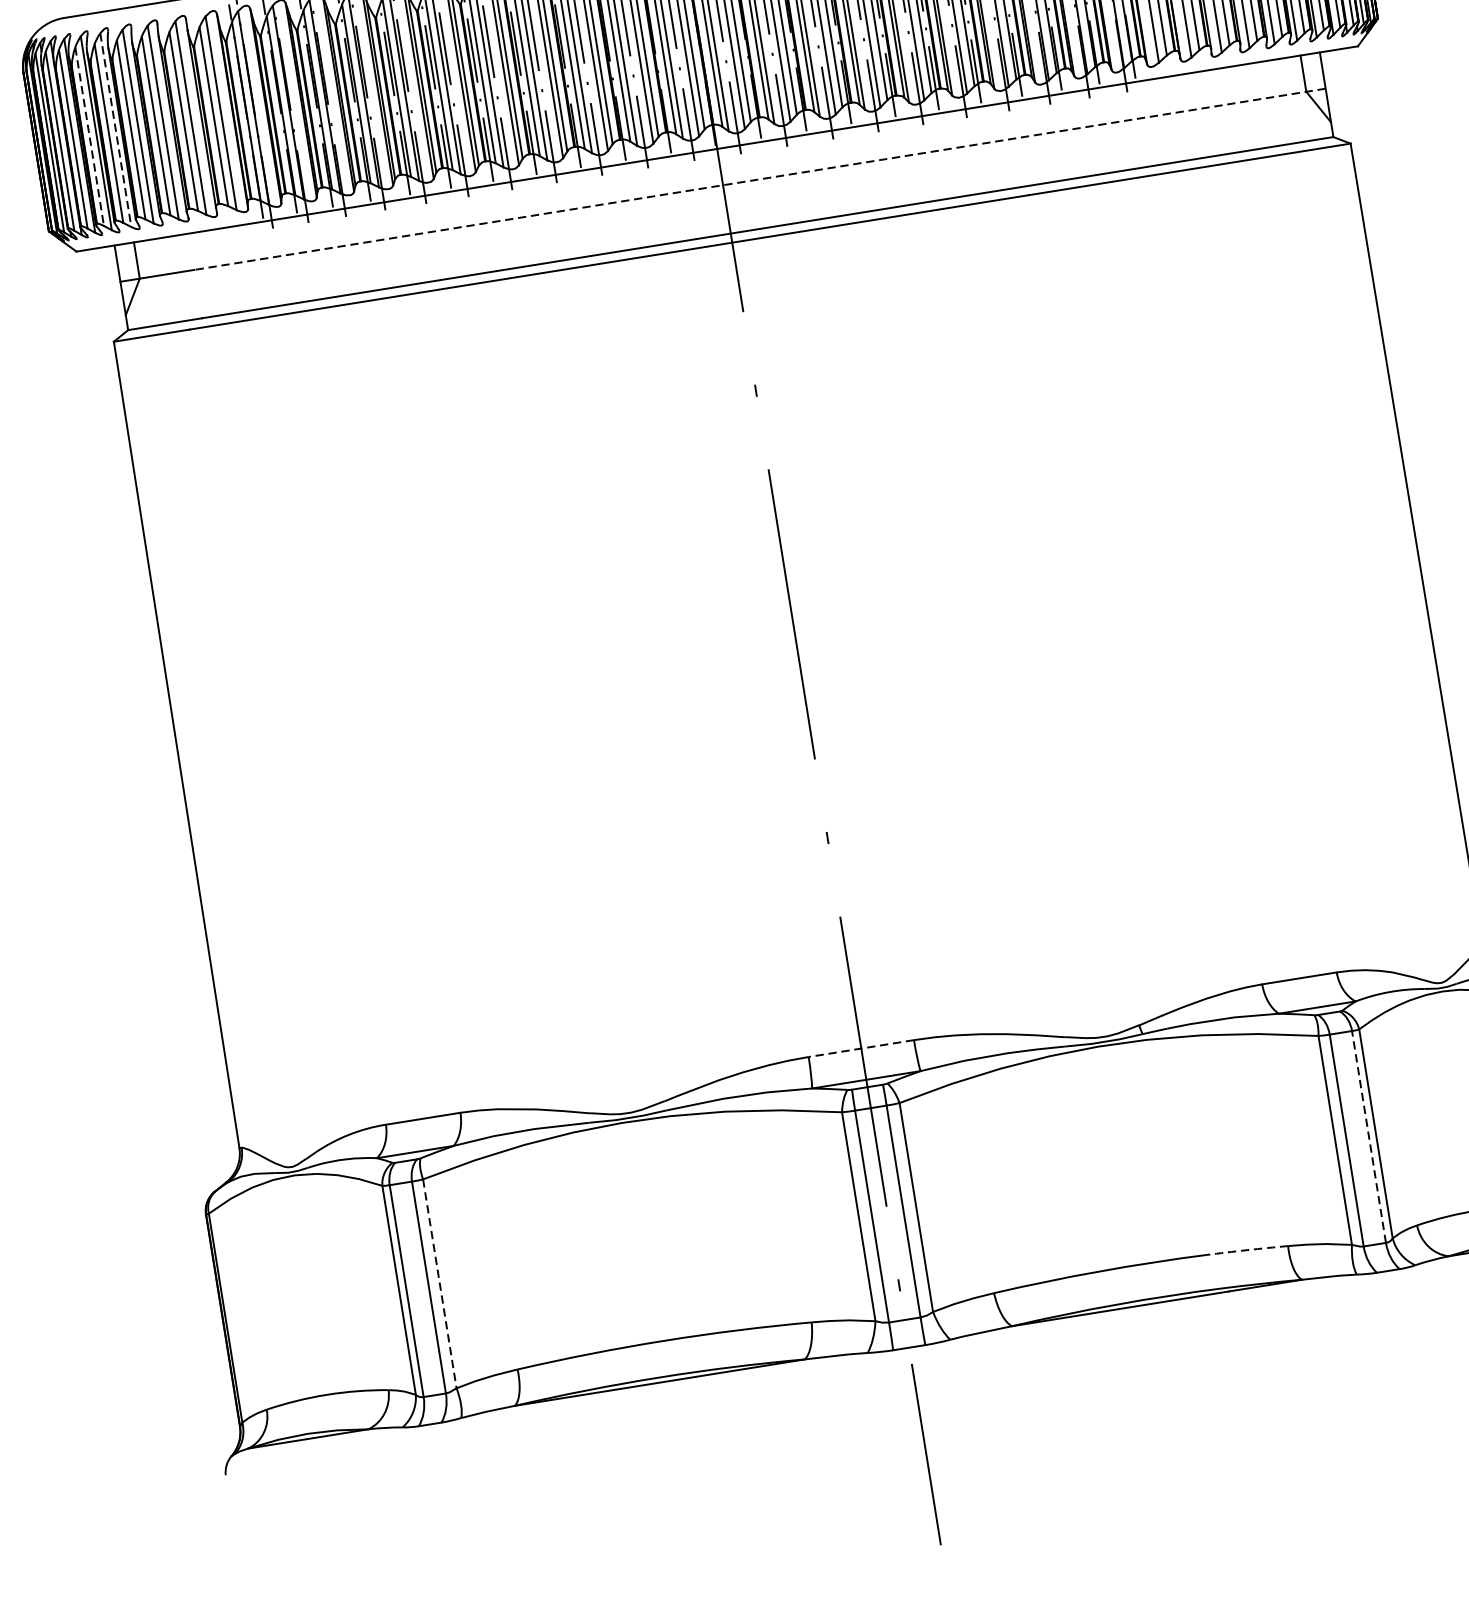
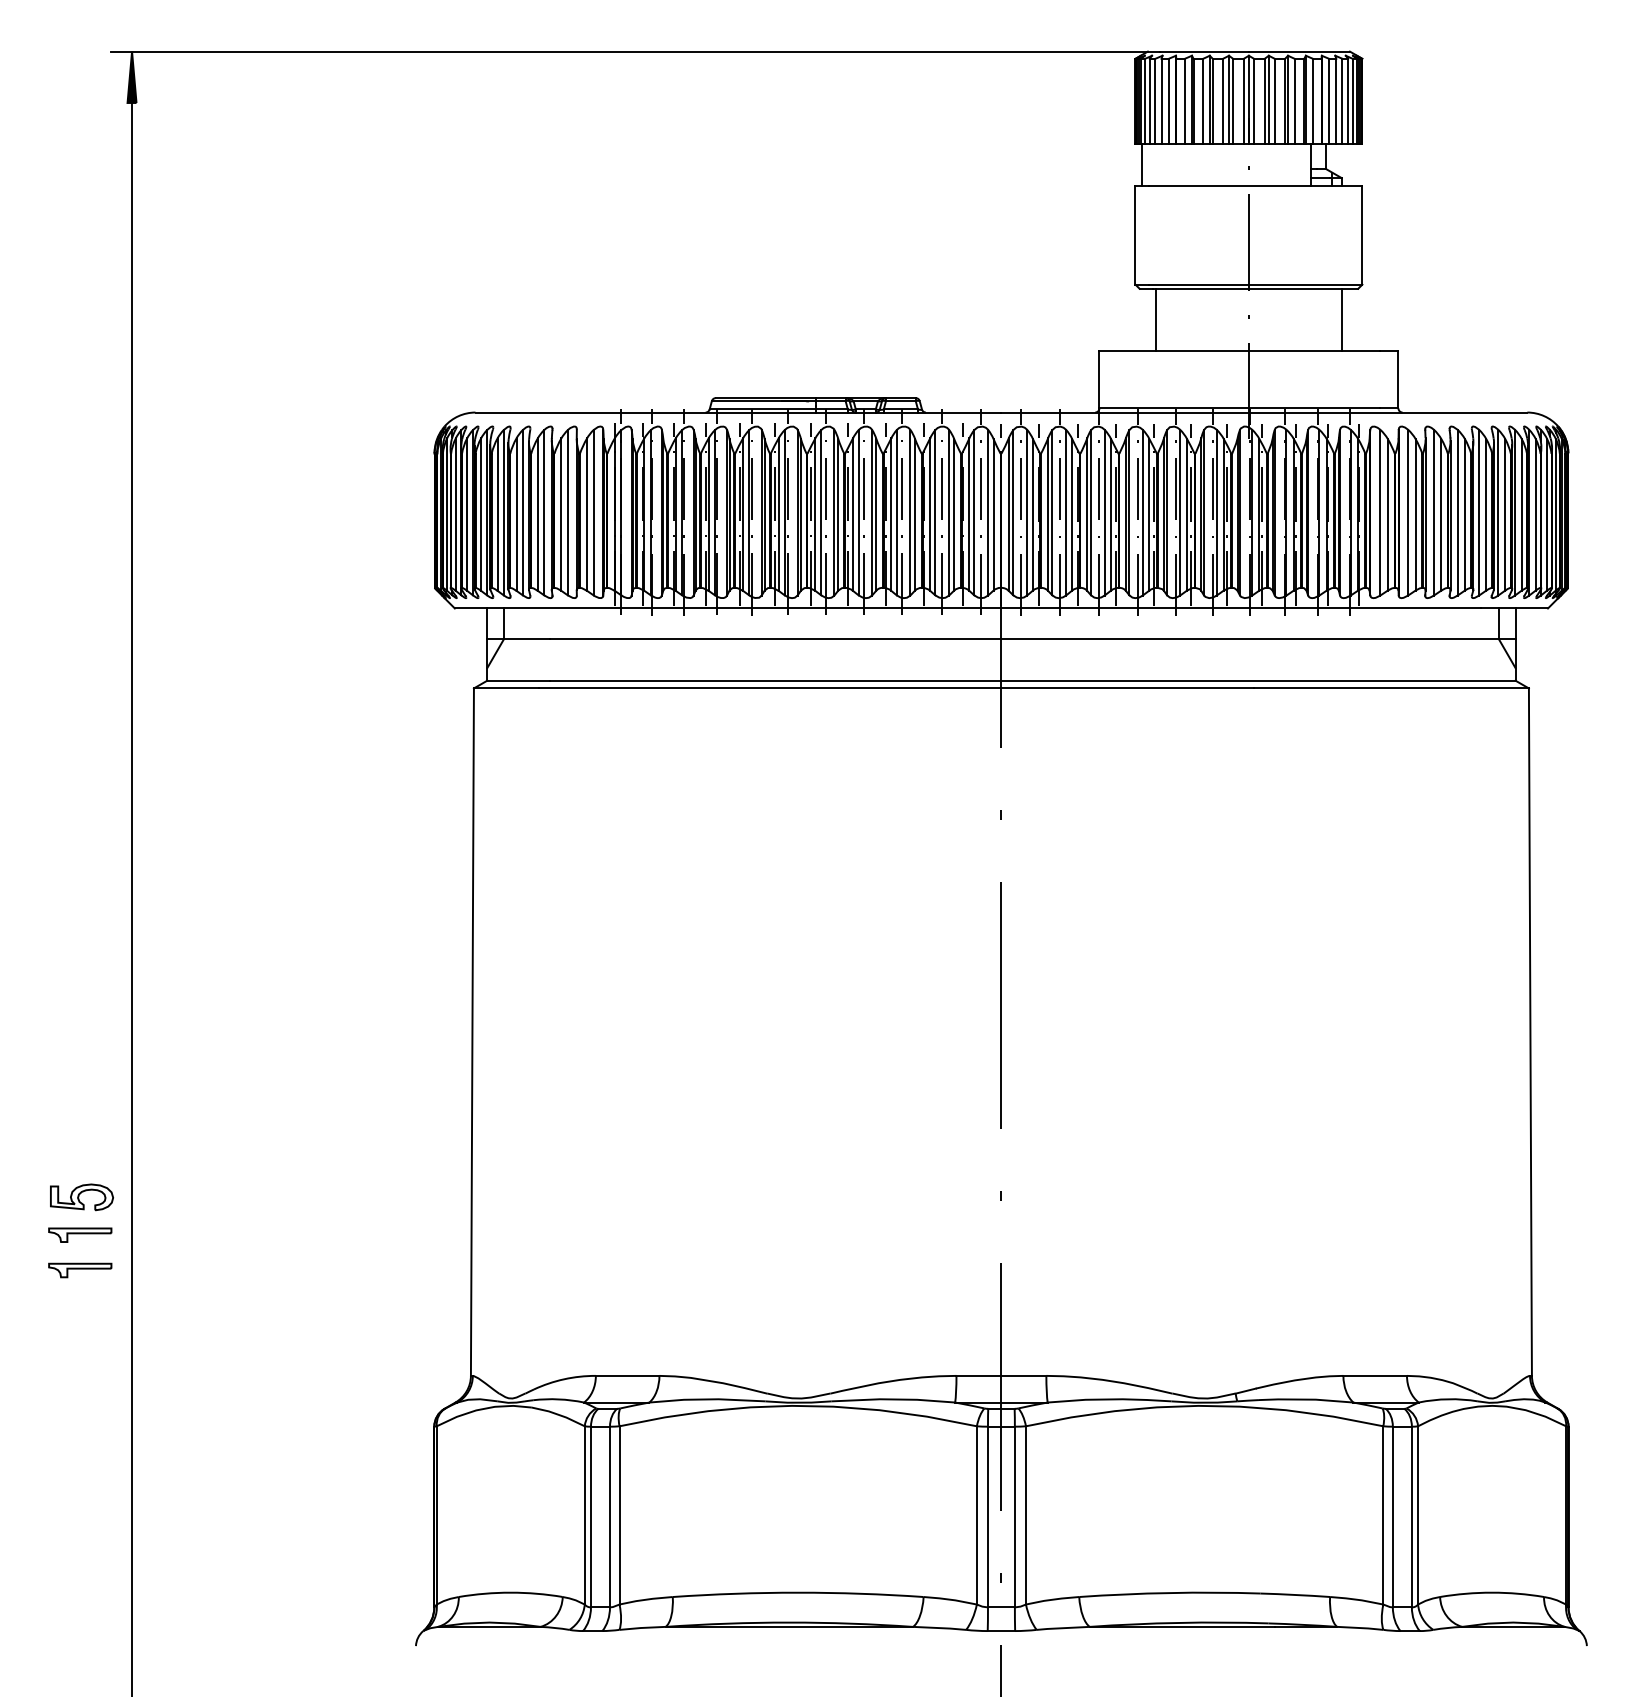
line: (115, 129) -> (503, 512), dashed -> solid
line: (90, 137) -> (481, 515), dashed -> solid
line: (759, 179) -> (1032, 639), dashed -> solid
line: (861, 1048) -> (1001, 1375), dashed -> solid
line: (1368, 1136) -> (1411, 1516), dashed -> solid
arc: (1247, 1249) -> (1295, 1594), dashed -> solid
line: (439, 1283) -> (619, 1515), dashed -> solid

